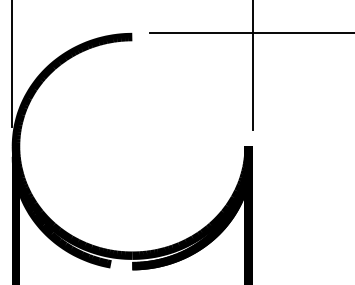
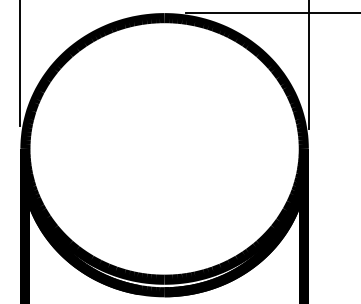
fill: (192, 89) -> (236, 80), added
fill: (71, 213) -> (91, 229), added

